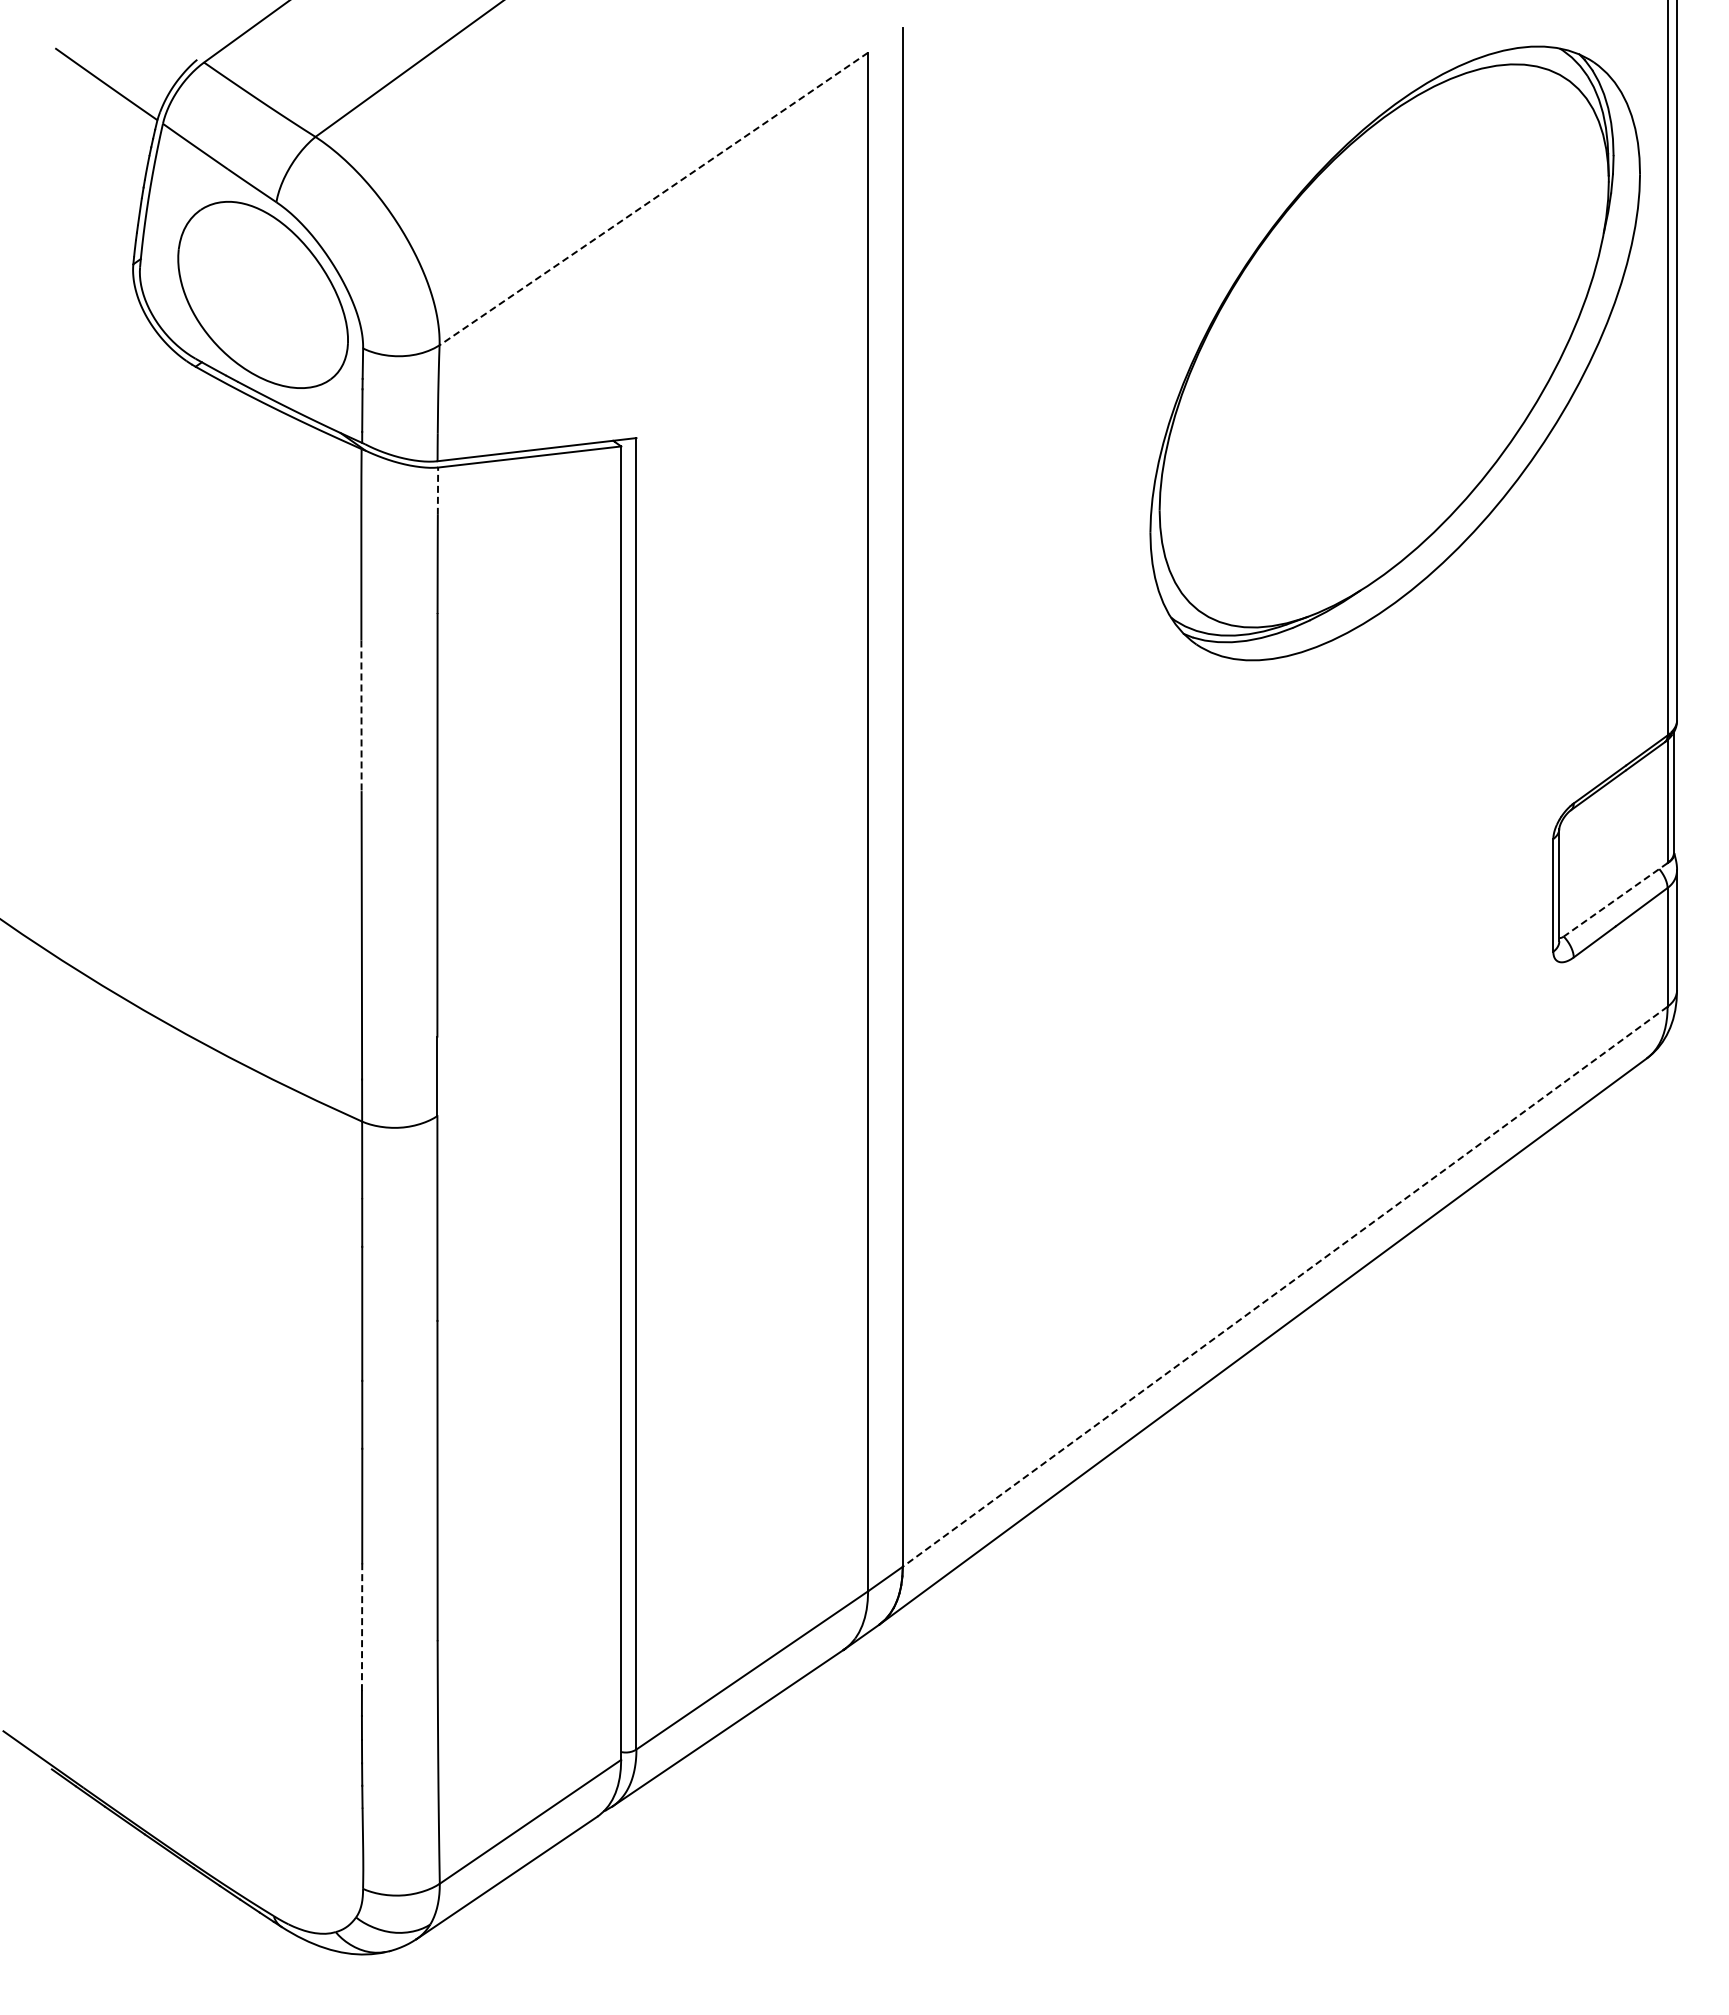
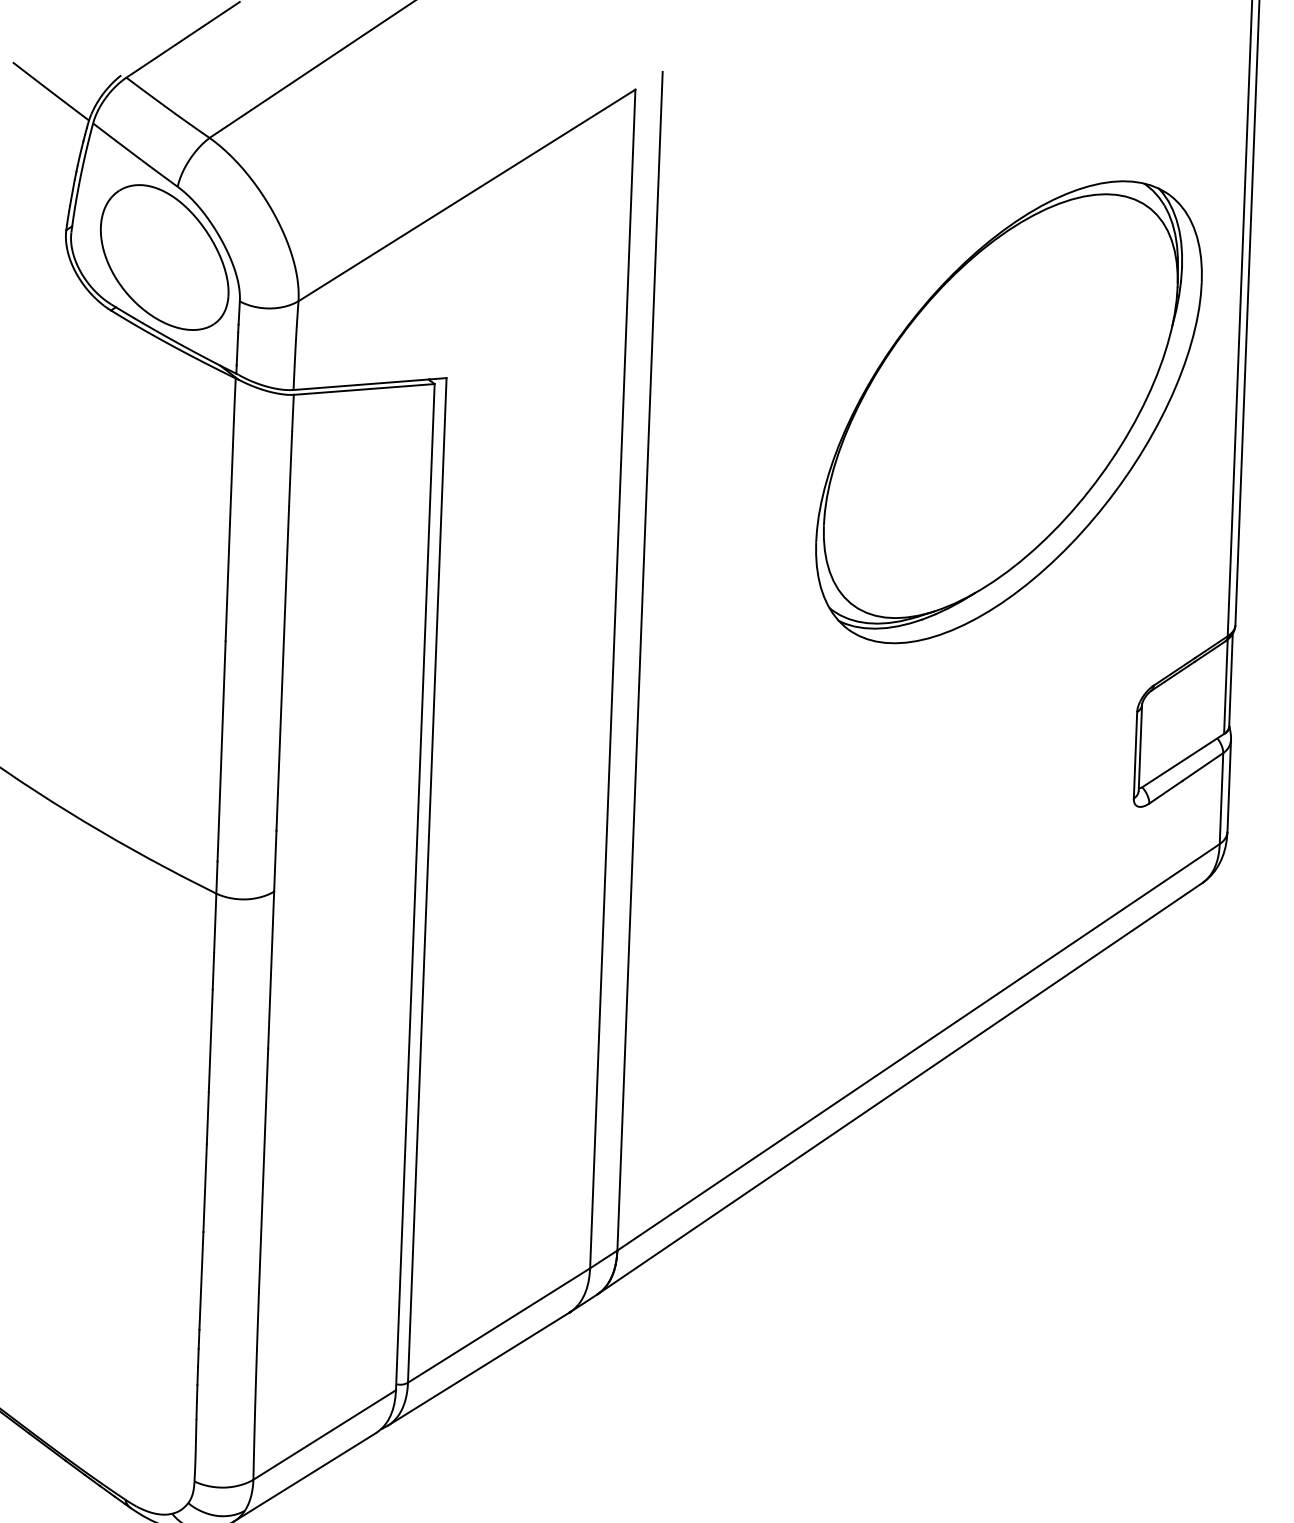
line: (653, 199) -> (466, 195), dashed -> solid
part: (1394, 353) -> (1008, 412), moved
line: (437, 491) -> (292, 413), dashed -> solid
line: (361, 716) -> (227, 583), dashed -> solid
line: (1615, 899) -> (1183, 760), dashed -> solid
line: (1285, 1286) -> (918, 1047), dashed -> solid
line: (362, 1627) -> (201, 1281), dashed -> solid

